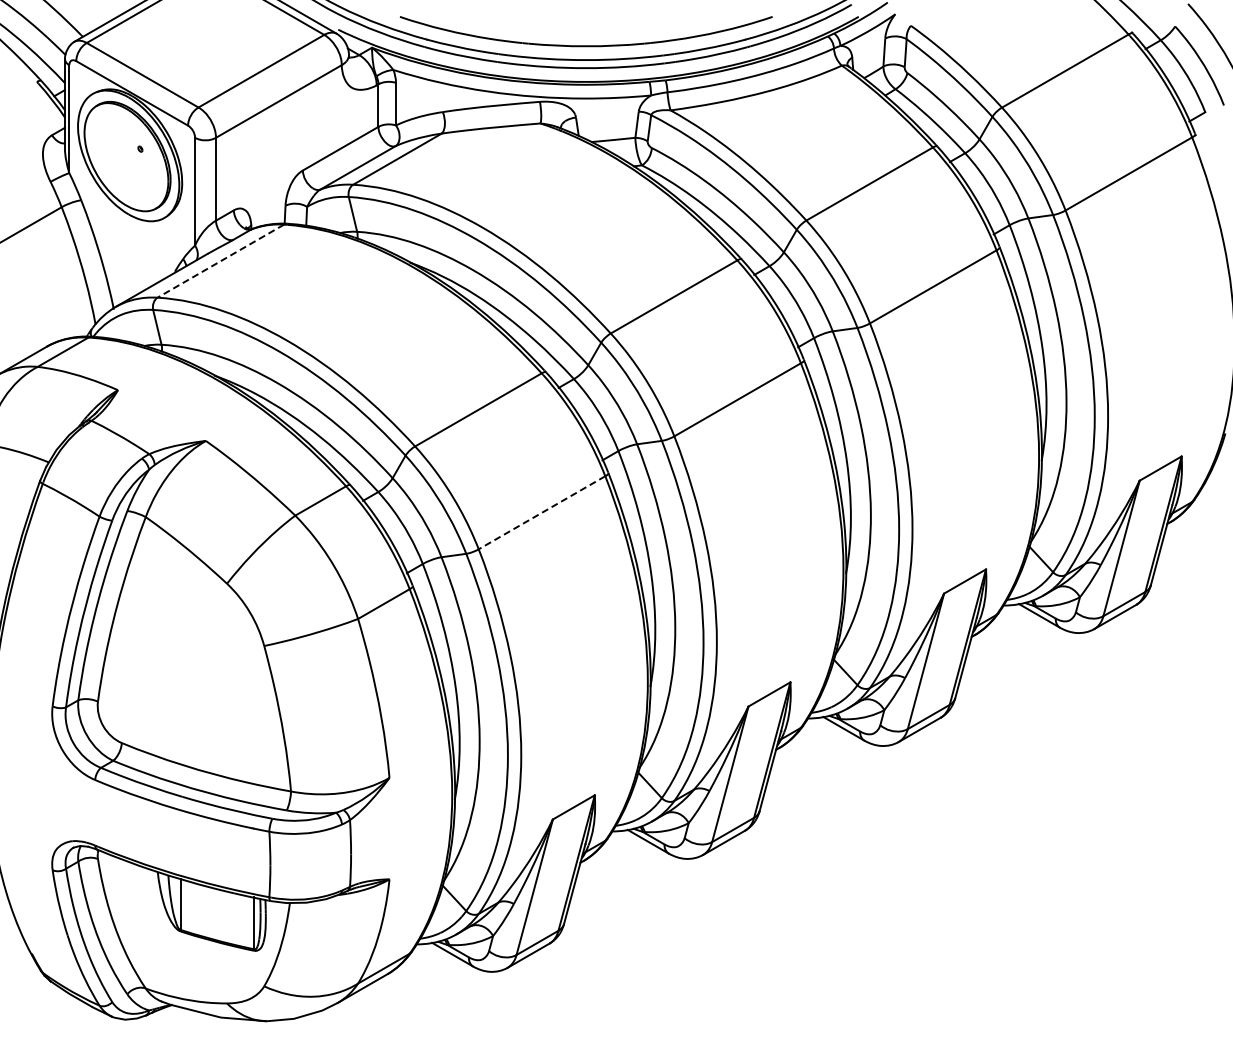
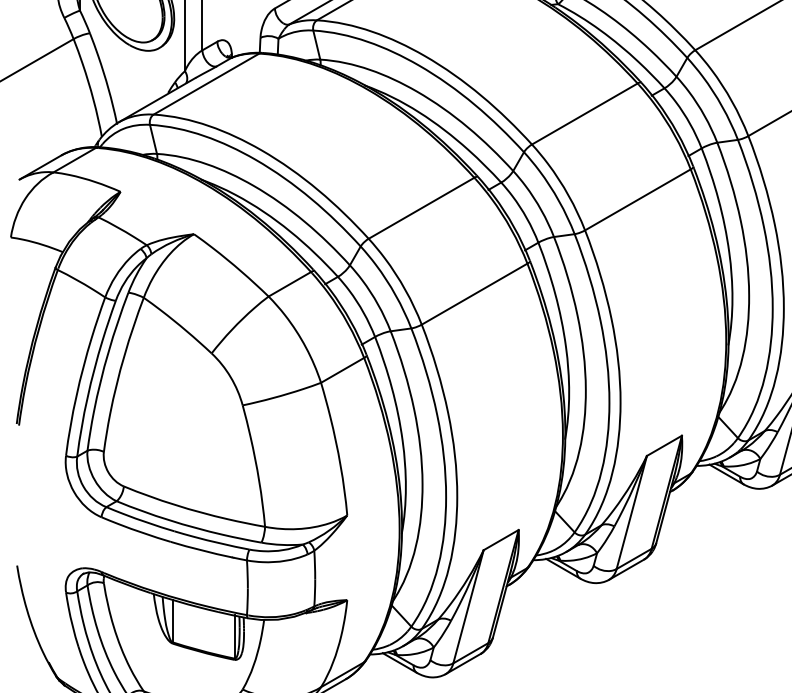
line: (220, 261) -> (206, 84), dashed -> solid
line: (541, 513) -> (474, 294), dashed -> solid

